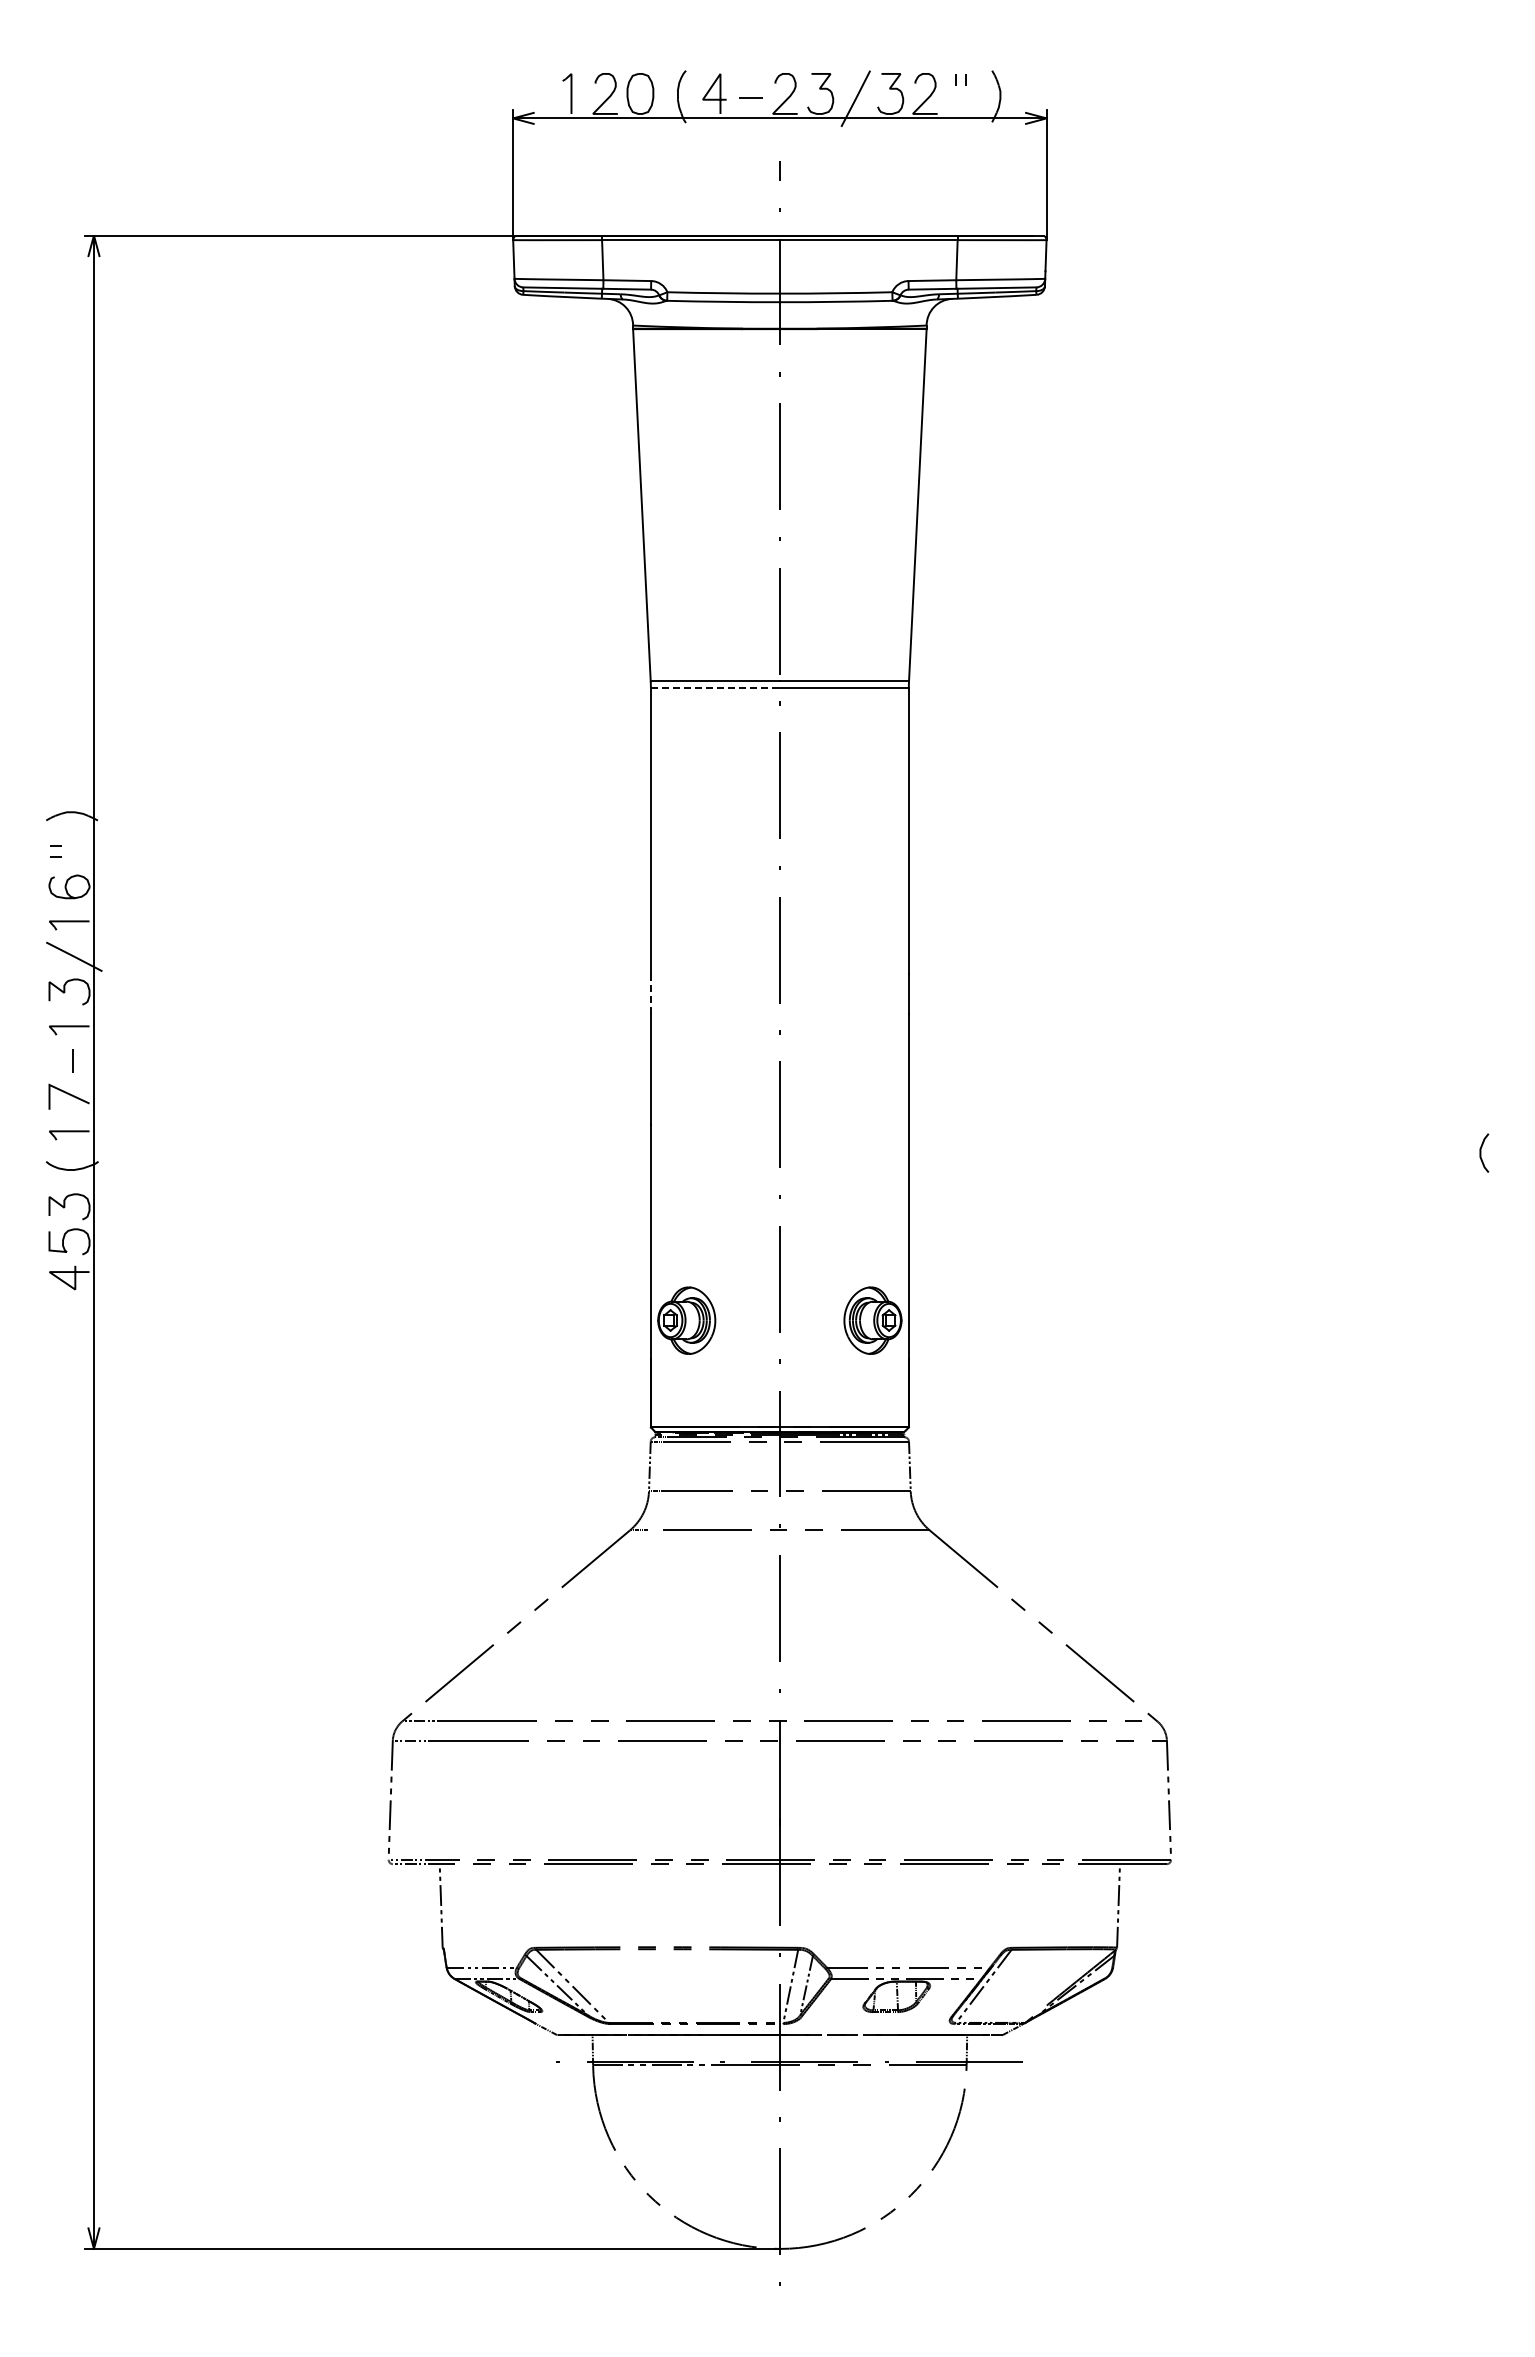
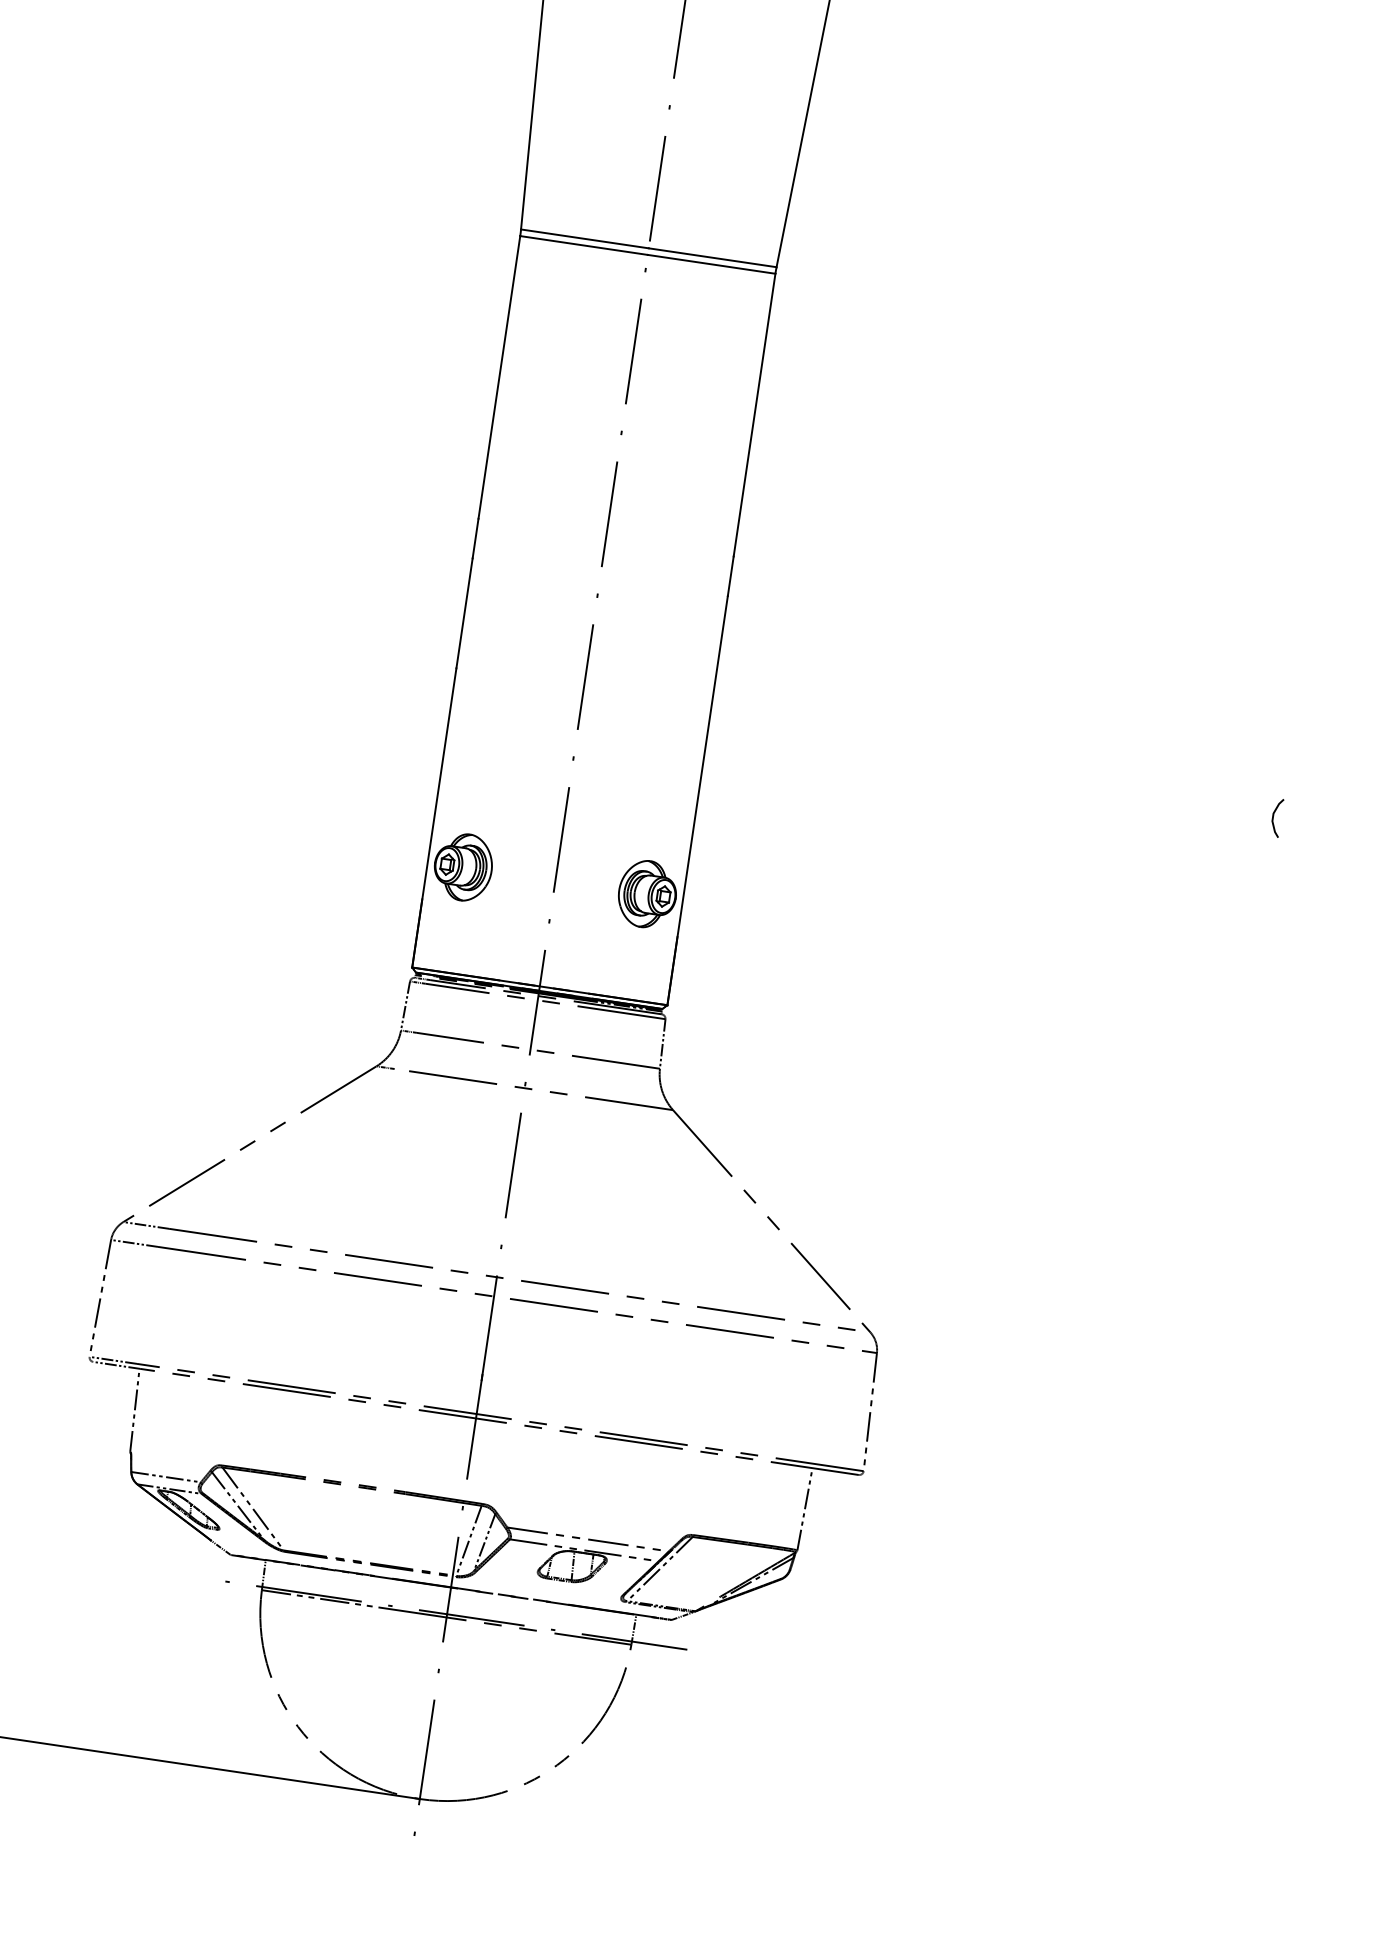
line: (715, 688) -> (584, 245), dashed -> solid
line: (650, 994) -> (475, 539), dashed -> solid

